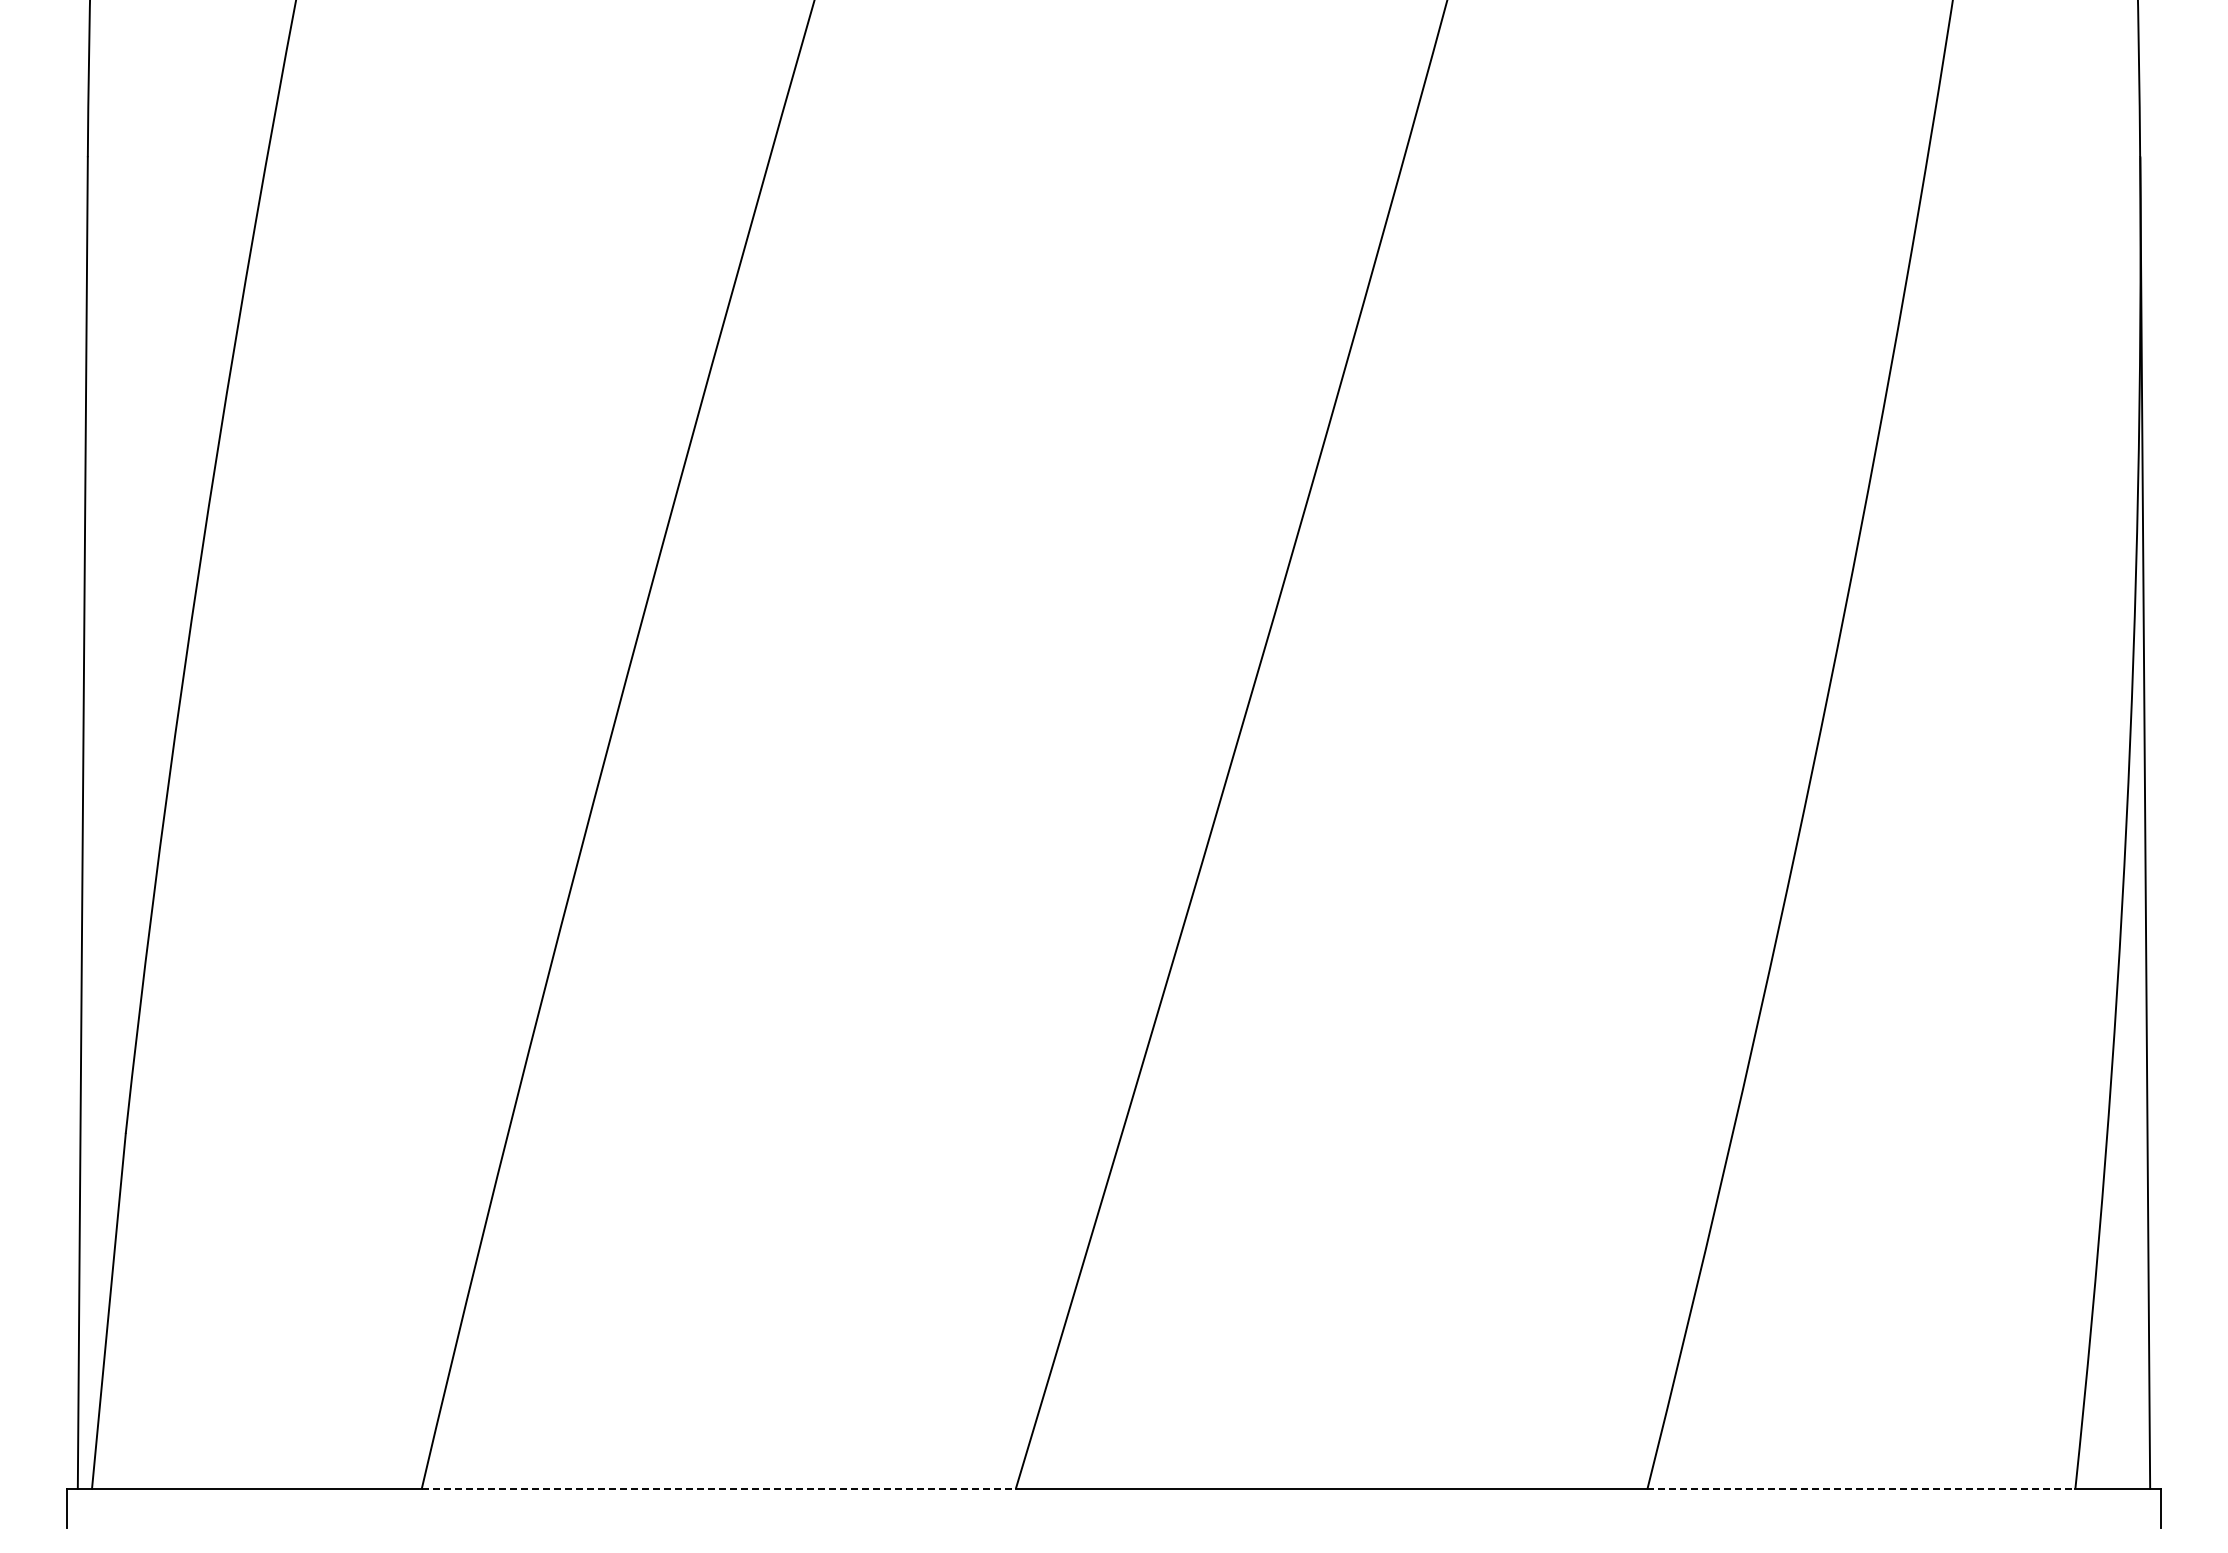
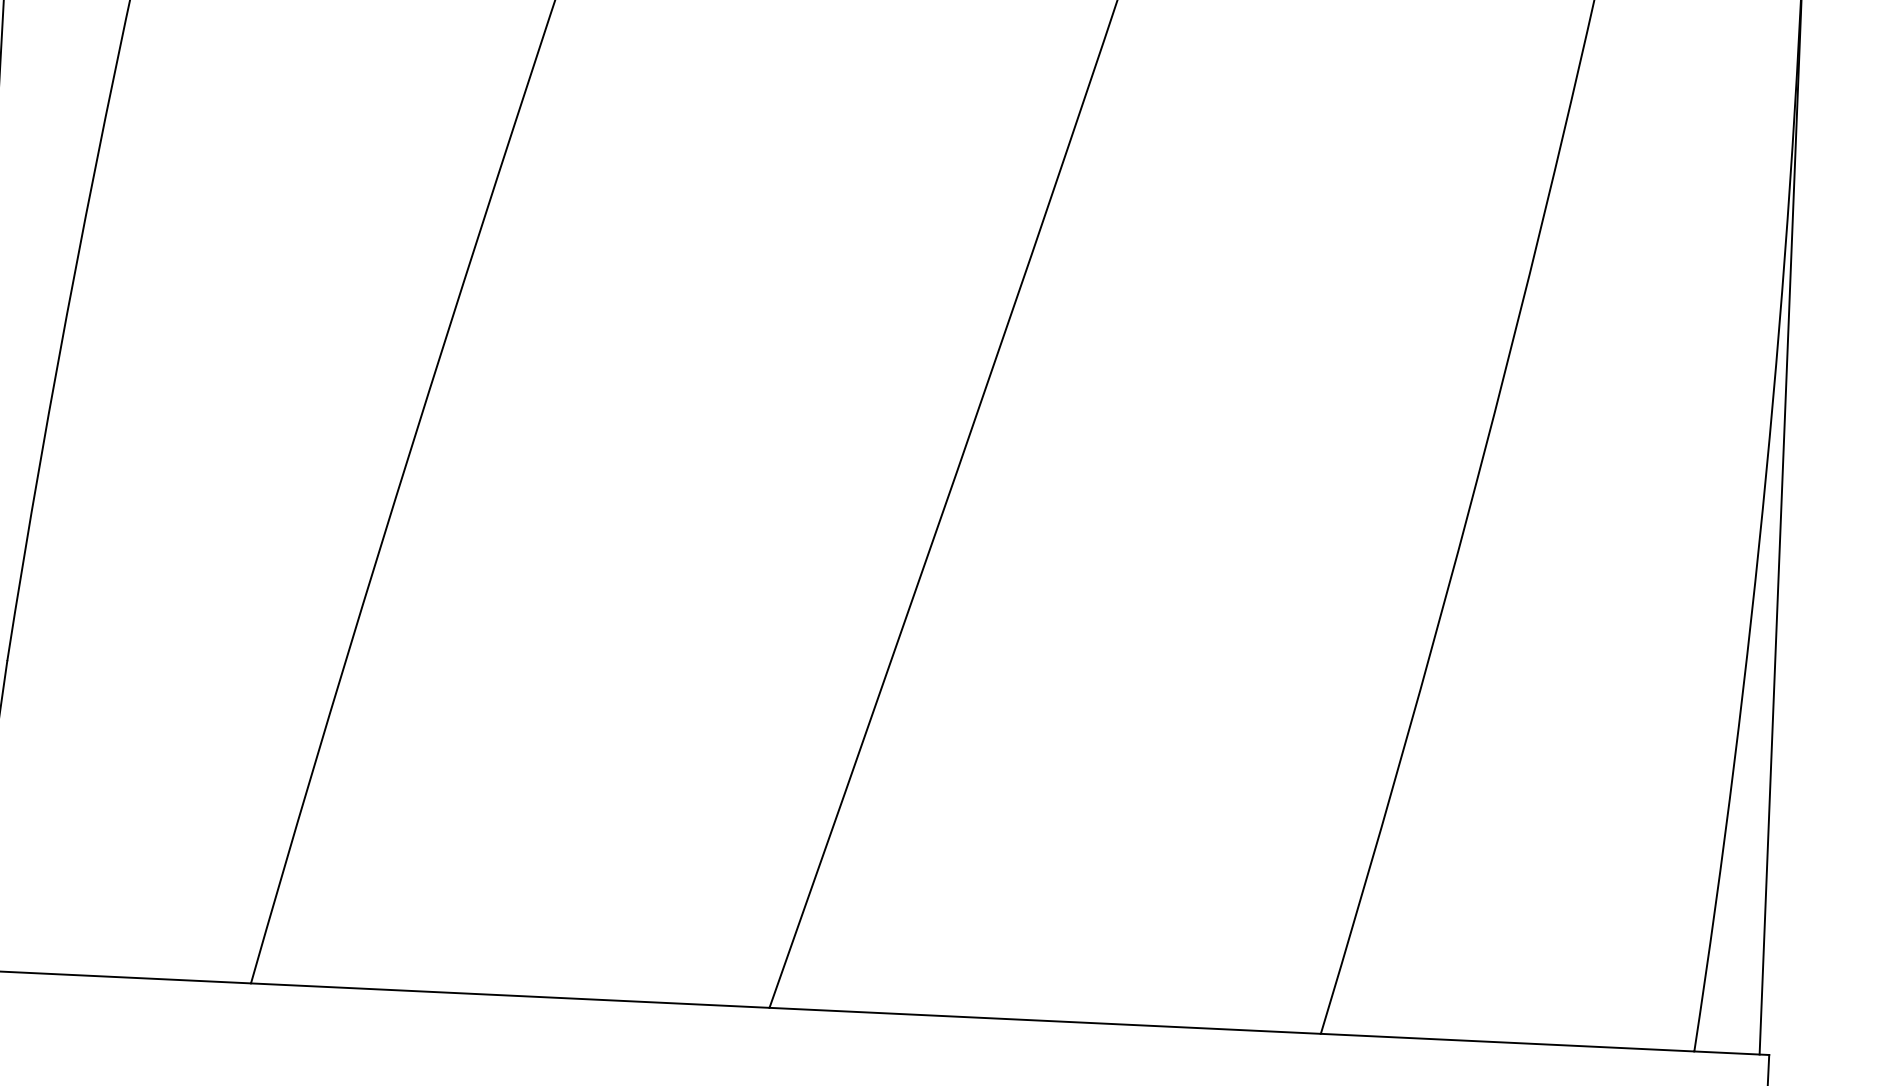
line: (718, 1488) -> (510, 995), dashed -> solid
line: (1861, 1488) -> (1507, 1042), dashed -> solid

